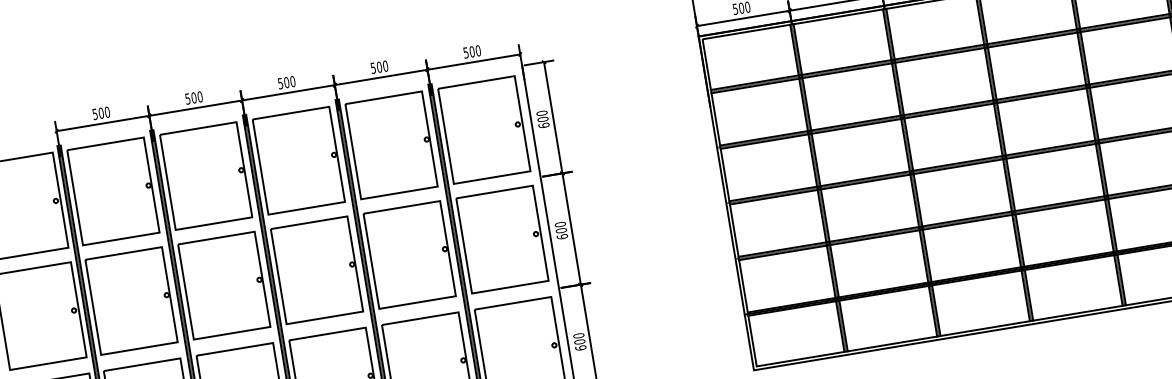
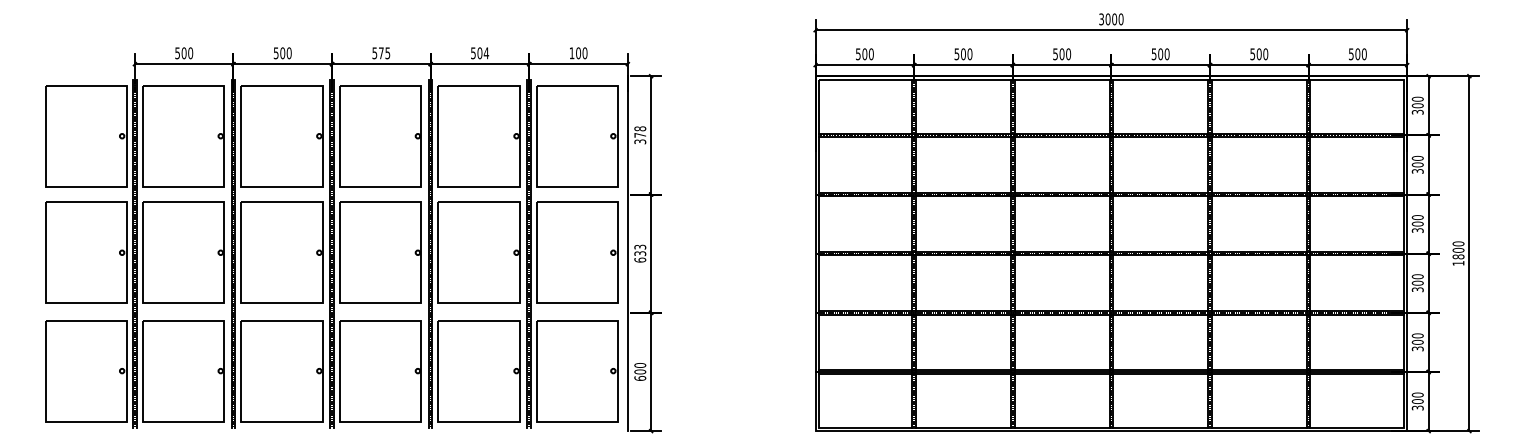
text: (465, 53) -> (571, 53), 500 -> 100
text: (385, 66) -> (486, 53), 500 -> 504
text: (289, 82) -> (384, 53), 500 -> 575
text: (543, 119) -> (640, 135), 600 -> 378
text: (561, 227) -> (640, 250), 600 -> 633

